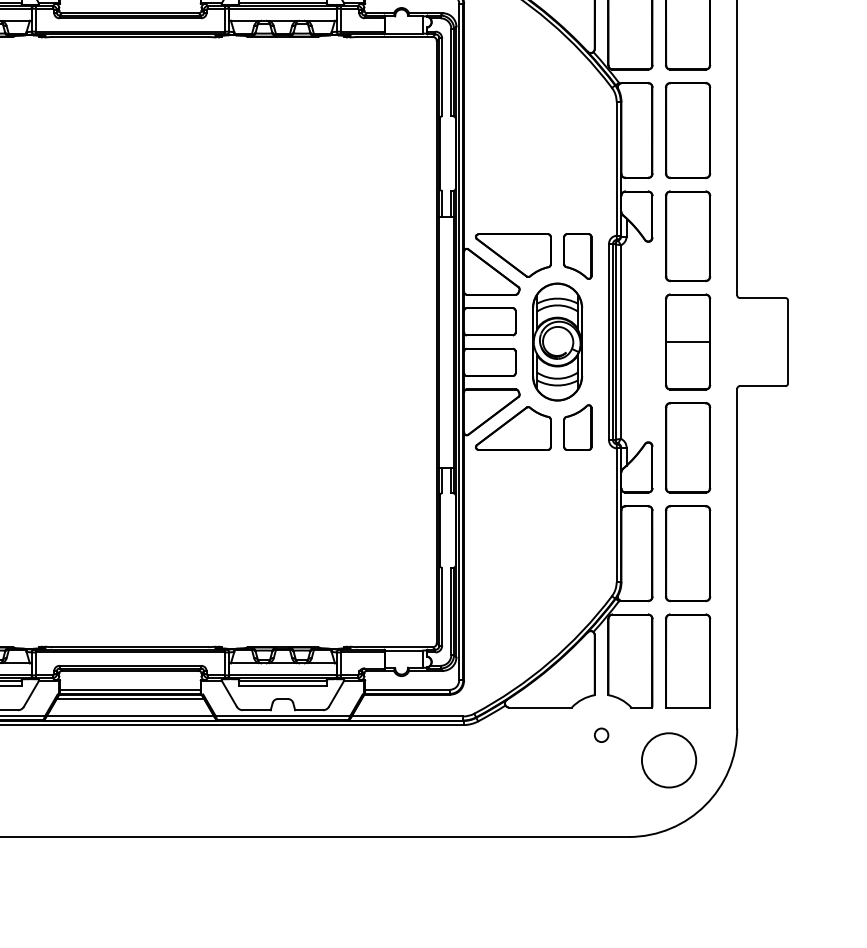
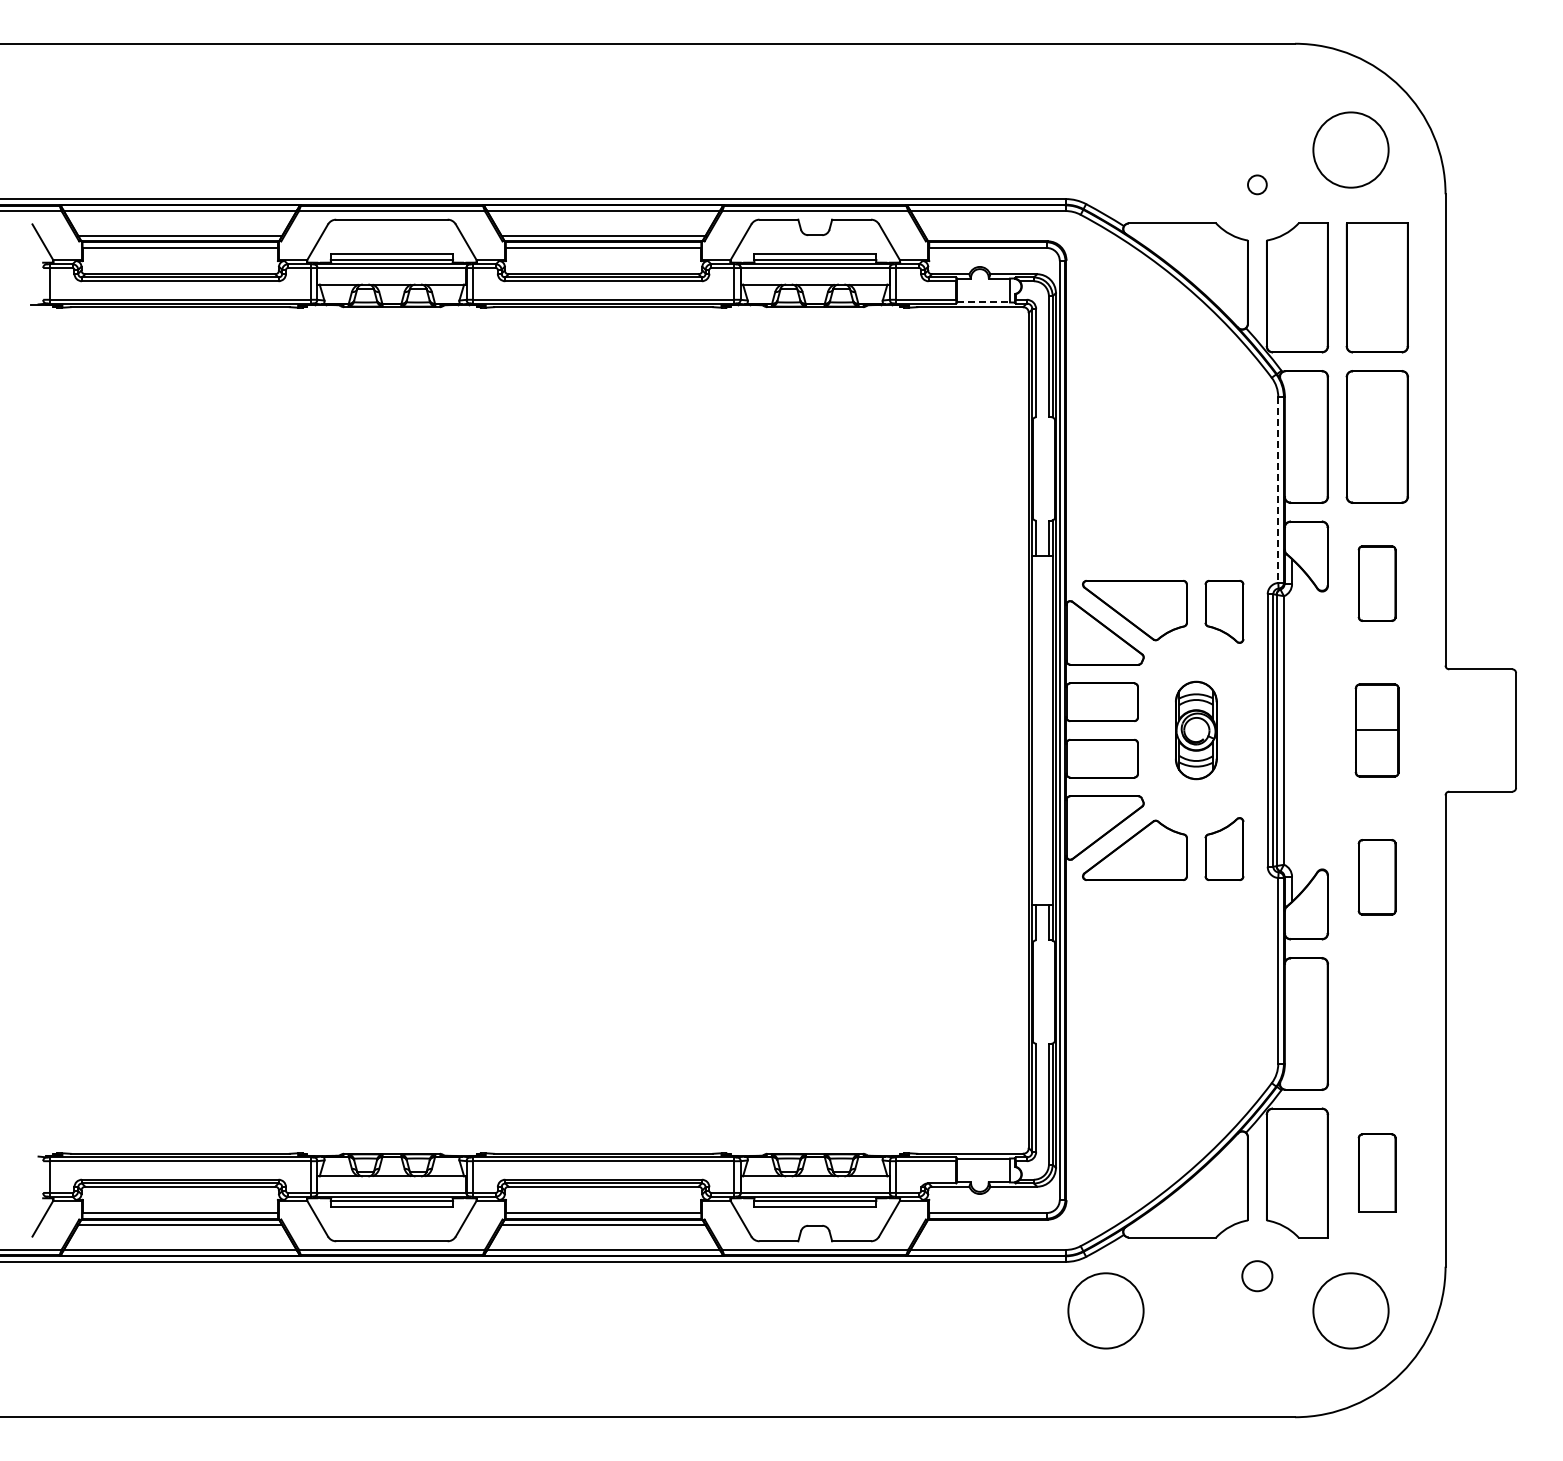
line: (404, 33) -> (984, 302), solid -> dashed
line: (616, 169) -> (1278, 490), solid -> dashed
part: (687, 236) -> (1376, 583), size x0.6
part: (557, 342) -> (1196, 730), size x0.6
part: (687, 342) -> (1376, 730), size x0.7
part: (687, 448) -> (1376, 877), size x0.6
part: (687, 553) -> (1376, 1023), removed
part: (687, 660) -> (1376, 1172), size x0.6
circle: (601, 734) -> (1257, 1275), size x1.6
circle: (492, 760) -> (1105, 1310), added

